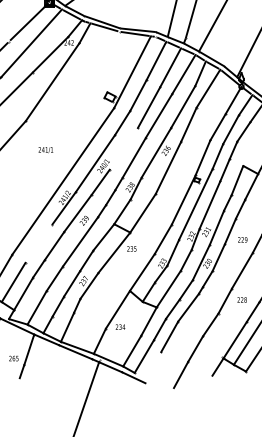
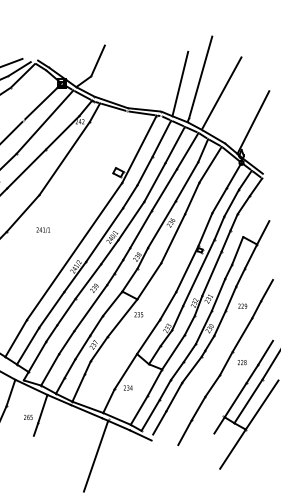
line: (124, 148) -> (131, 220), added
text: (46, 149) -> (43, 229), moved
line: (38, 243) -> (51, 309), added
line: (153, 363) -> (159, 422), added
line: (231, 391) -> (232, 448), added

